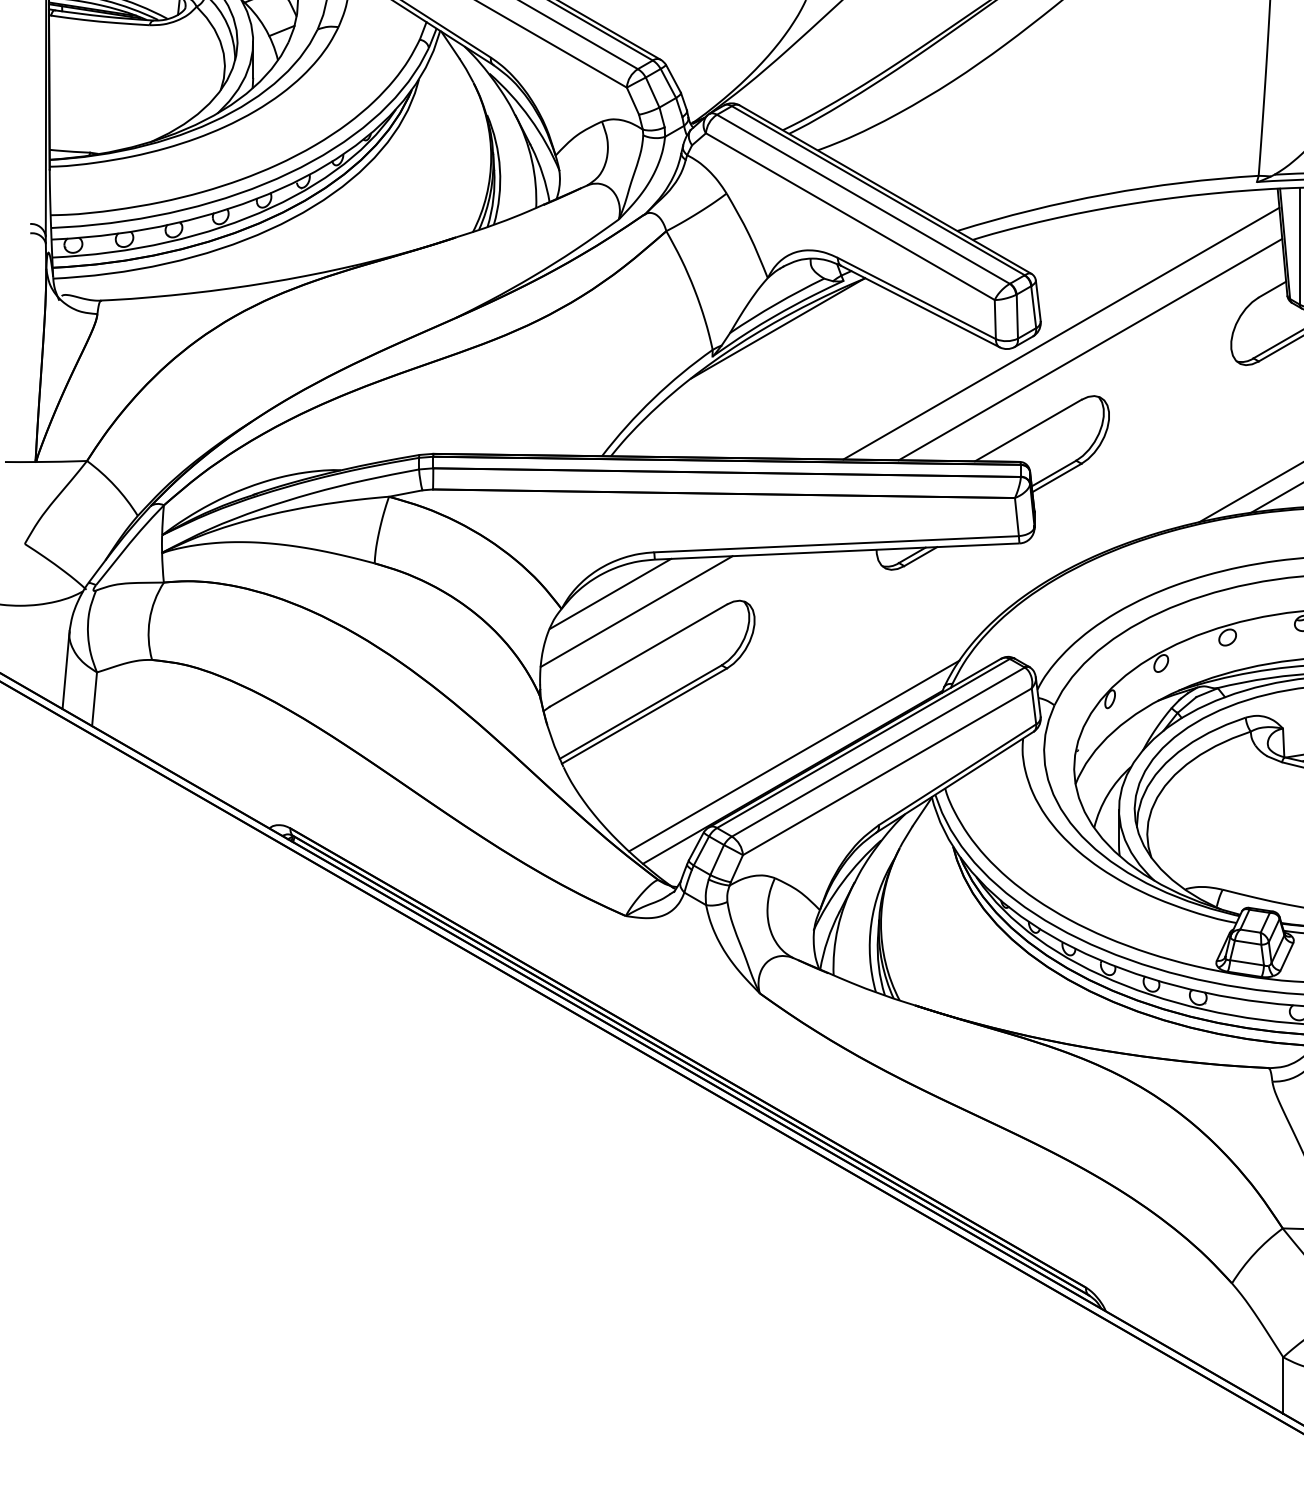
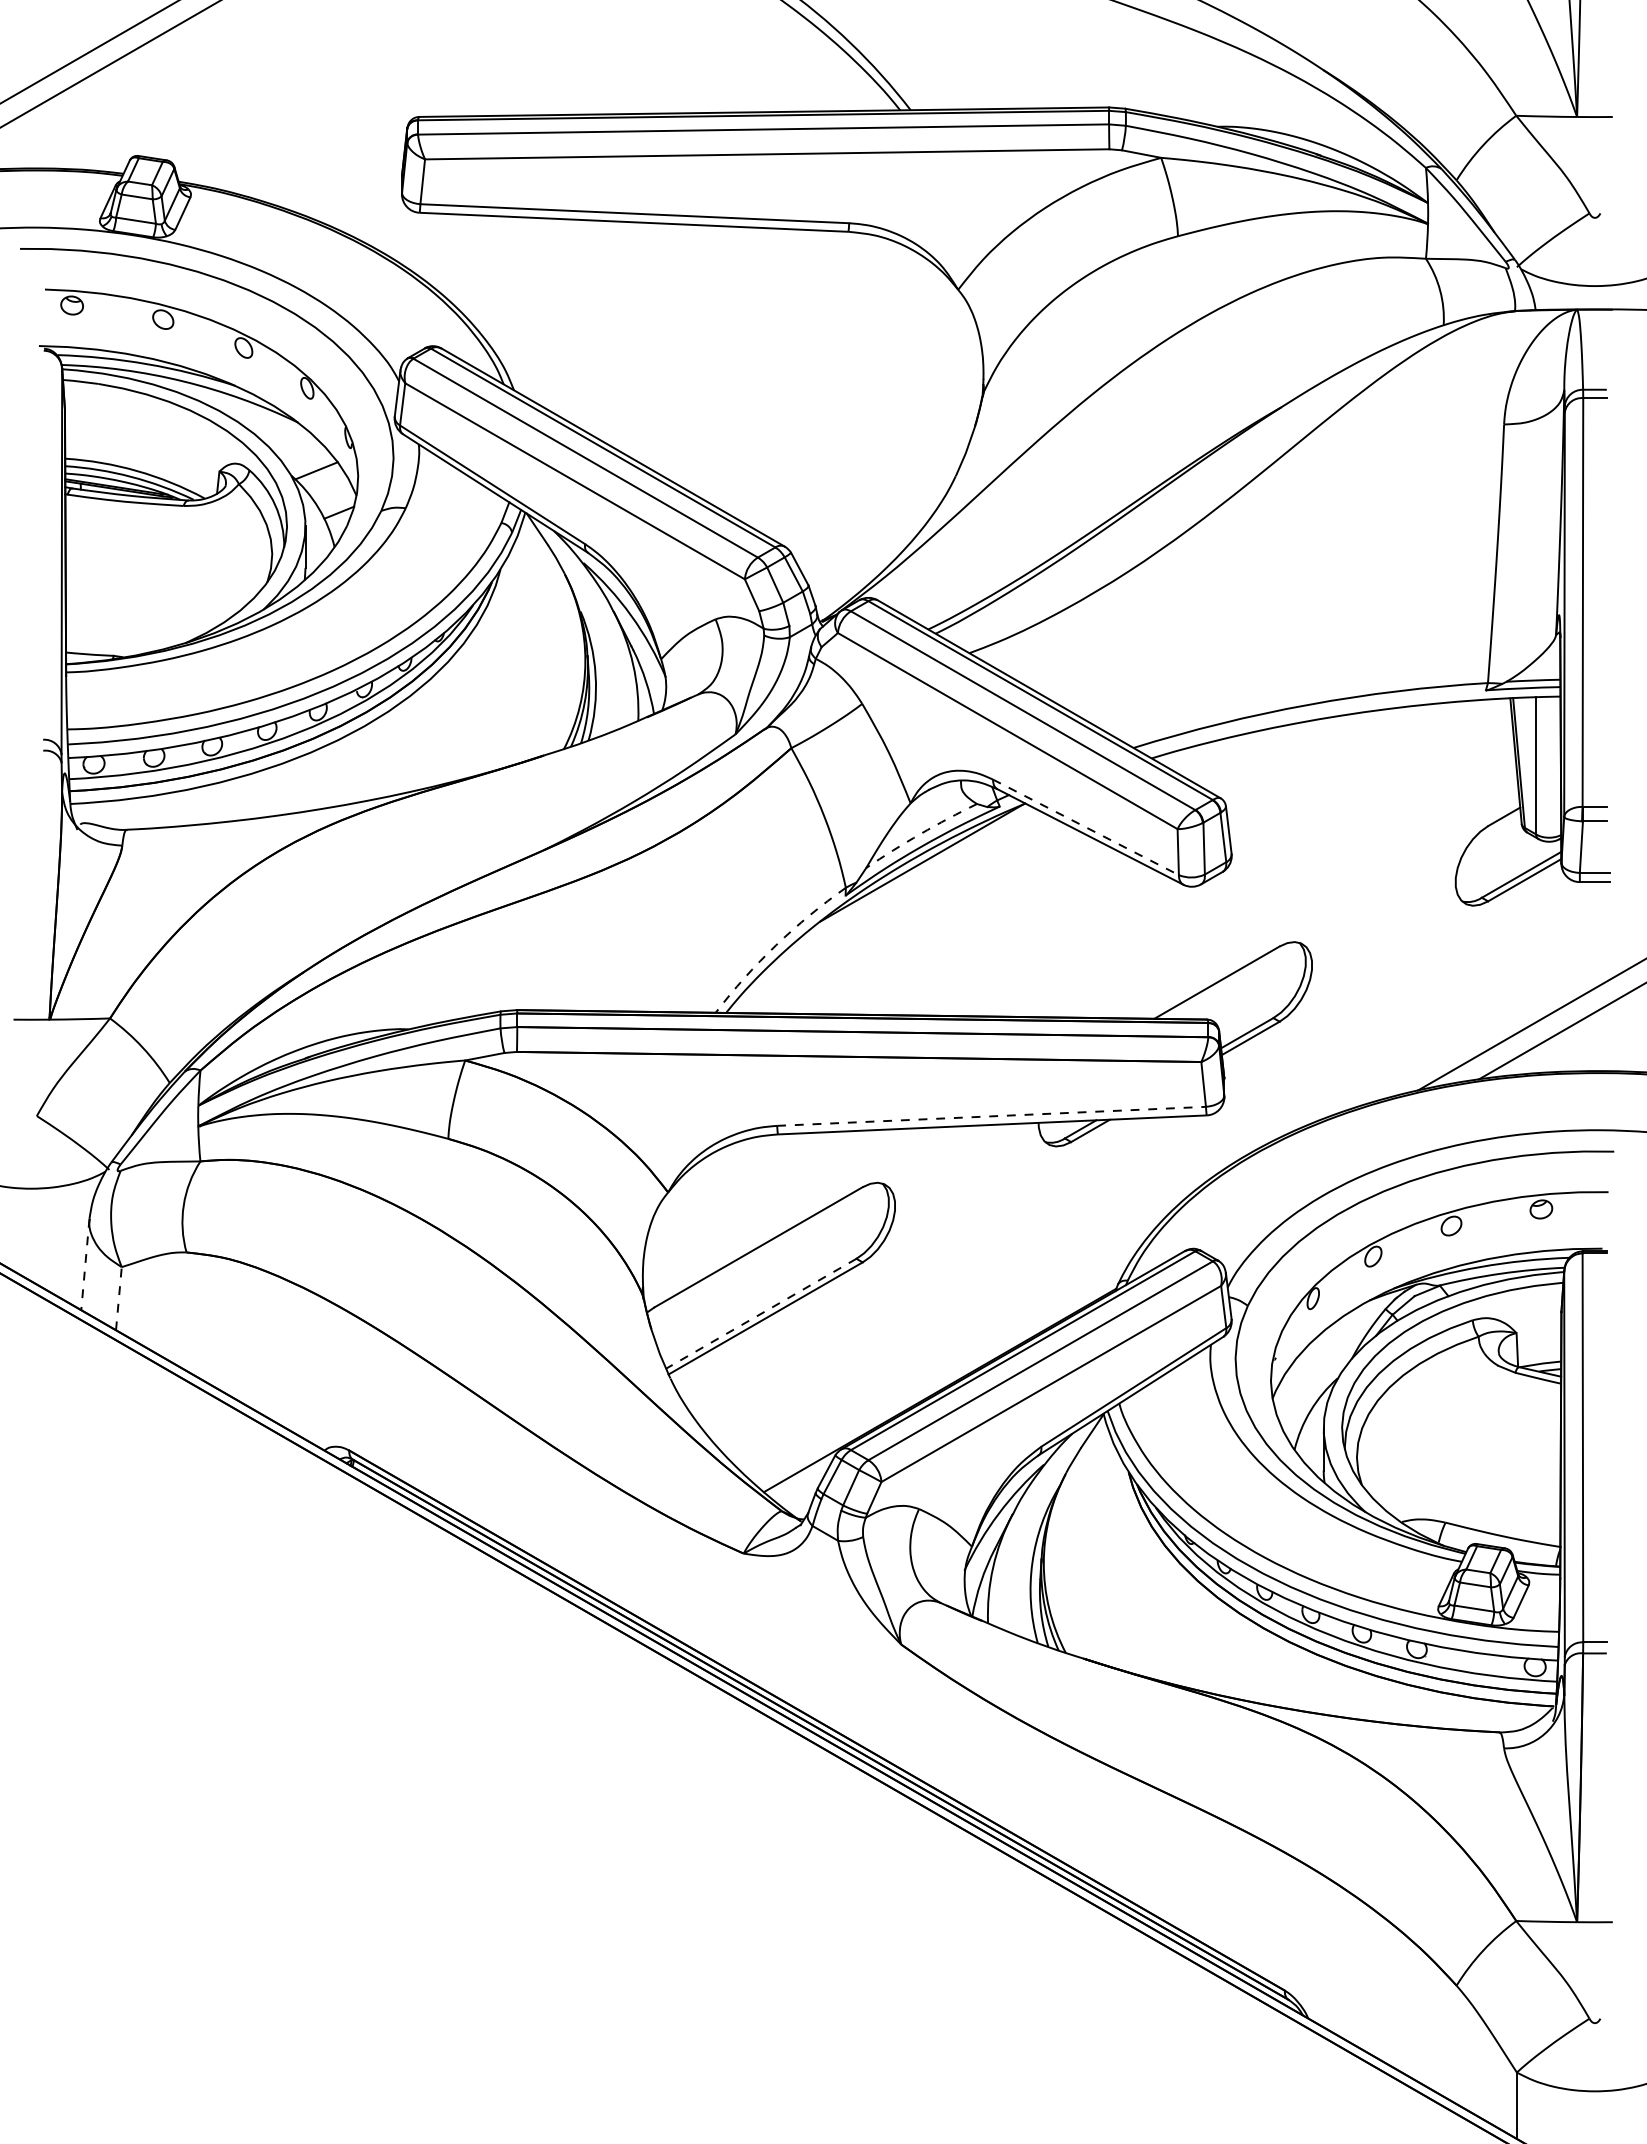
line: (916, 298) -> (1085, 827), solid -> dashed
arc: (776, 304) -> (920, 834), solid -> dashed
line: (1061, 333) -> (1255, 868), removed
line: (1089, 349) -> (1289, 887), removed
arc: (653, 398) -> (776, 945), solid -> dashed
line: (836, 544) -> (991, 1116), solid -> dashed
line: (610, 593) -> (725, 1174), removed
line: (636, 611) -> (756, 1195), removed
line: (66, 670) -> (85, 1264), solid -> dashed
line: (94, 699) -> (118, 1298), solid -> dashed
line: (640, 711) -> (761, 1313), solid -> dashed
line: (794, 756) -> (941, 1365), removed

